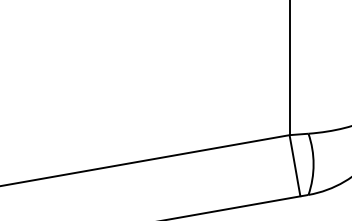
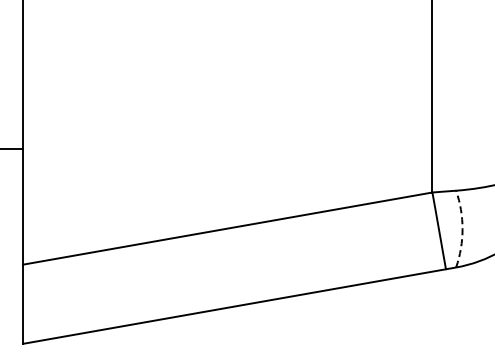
arc: (313, 164) -> (462, 229), solid -> dashed

